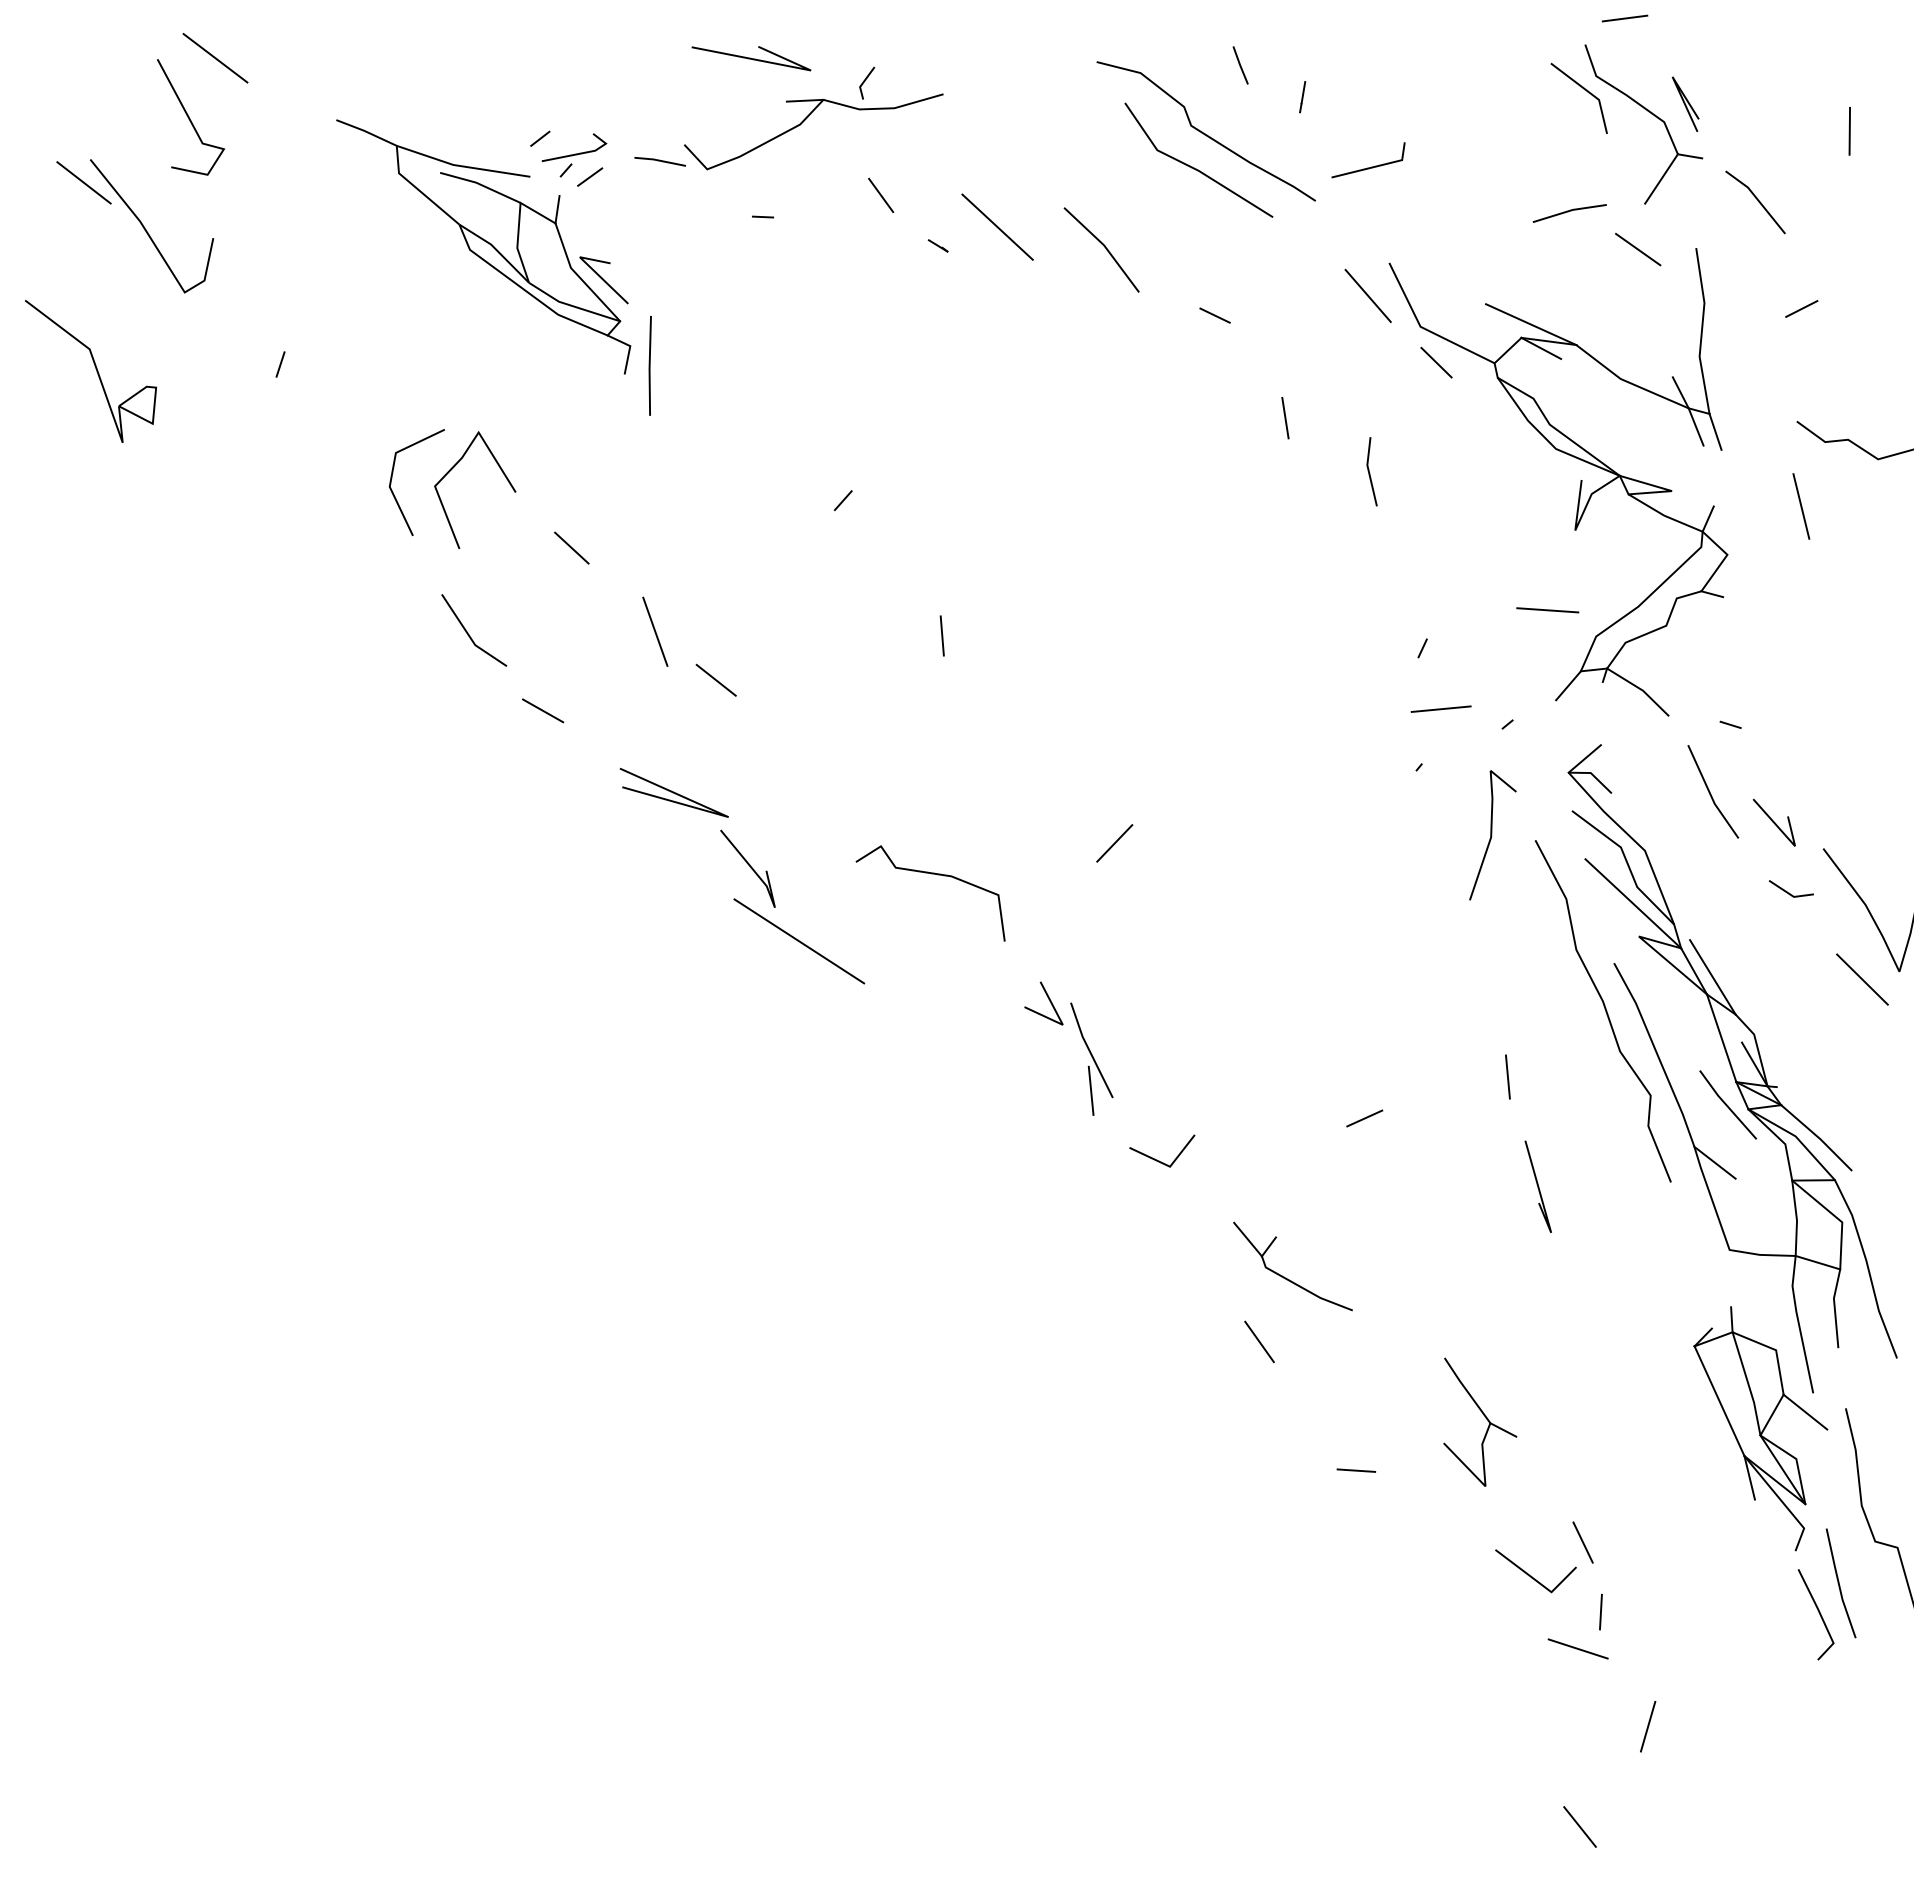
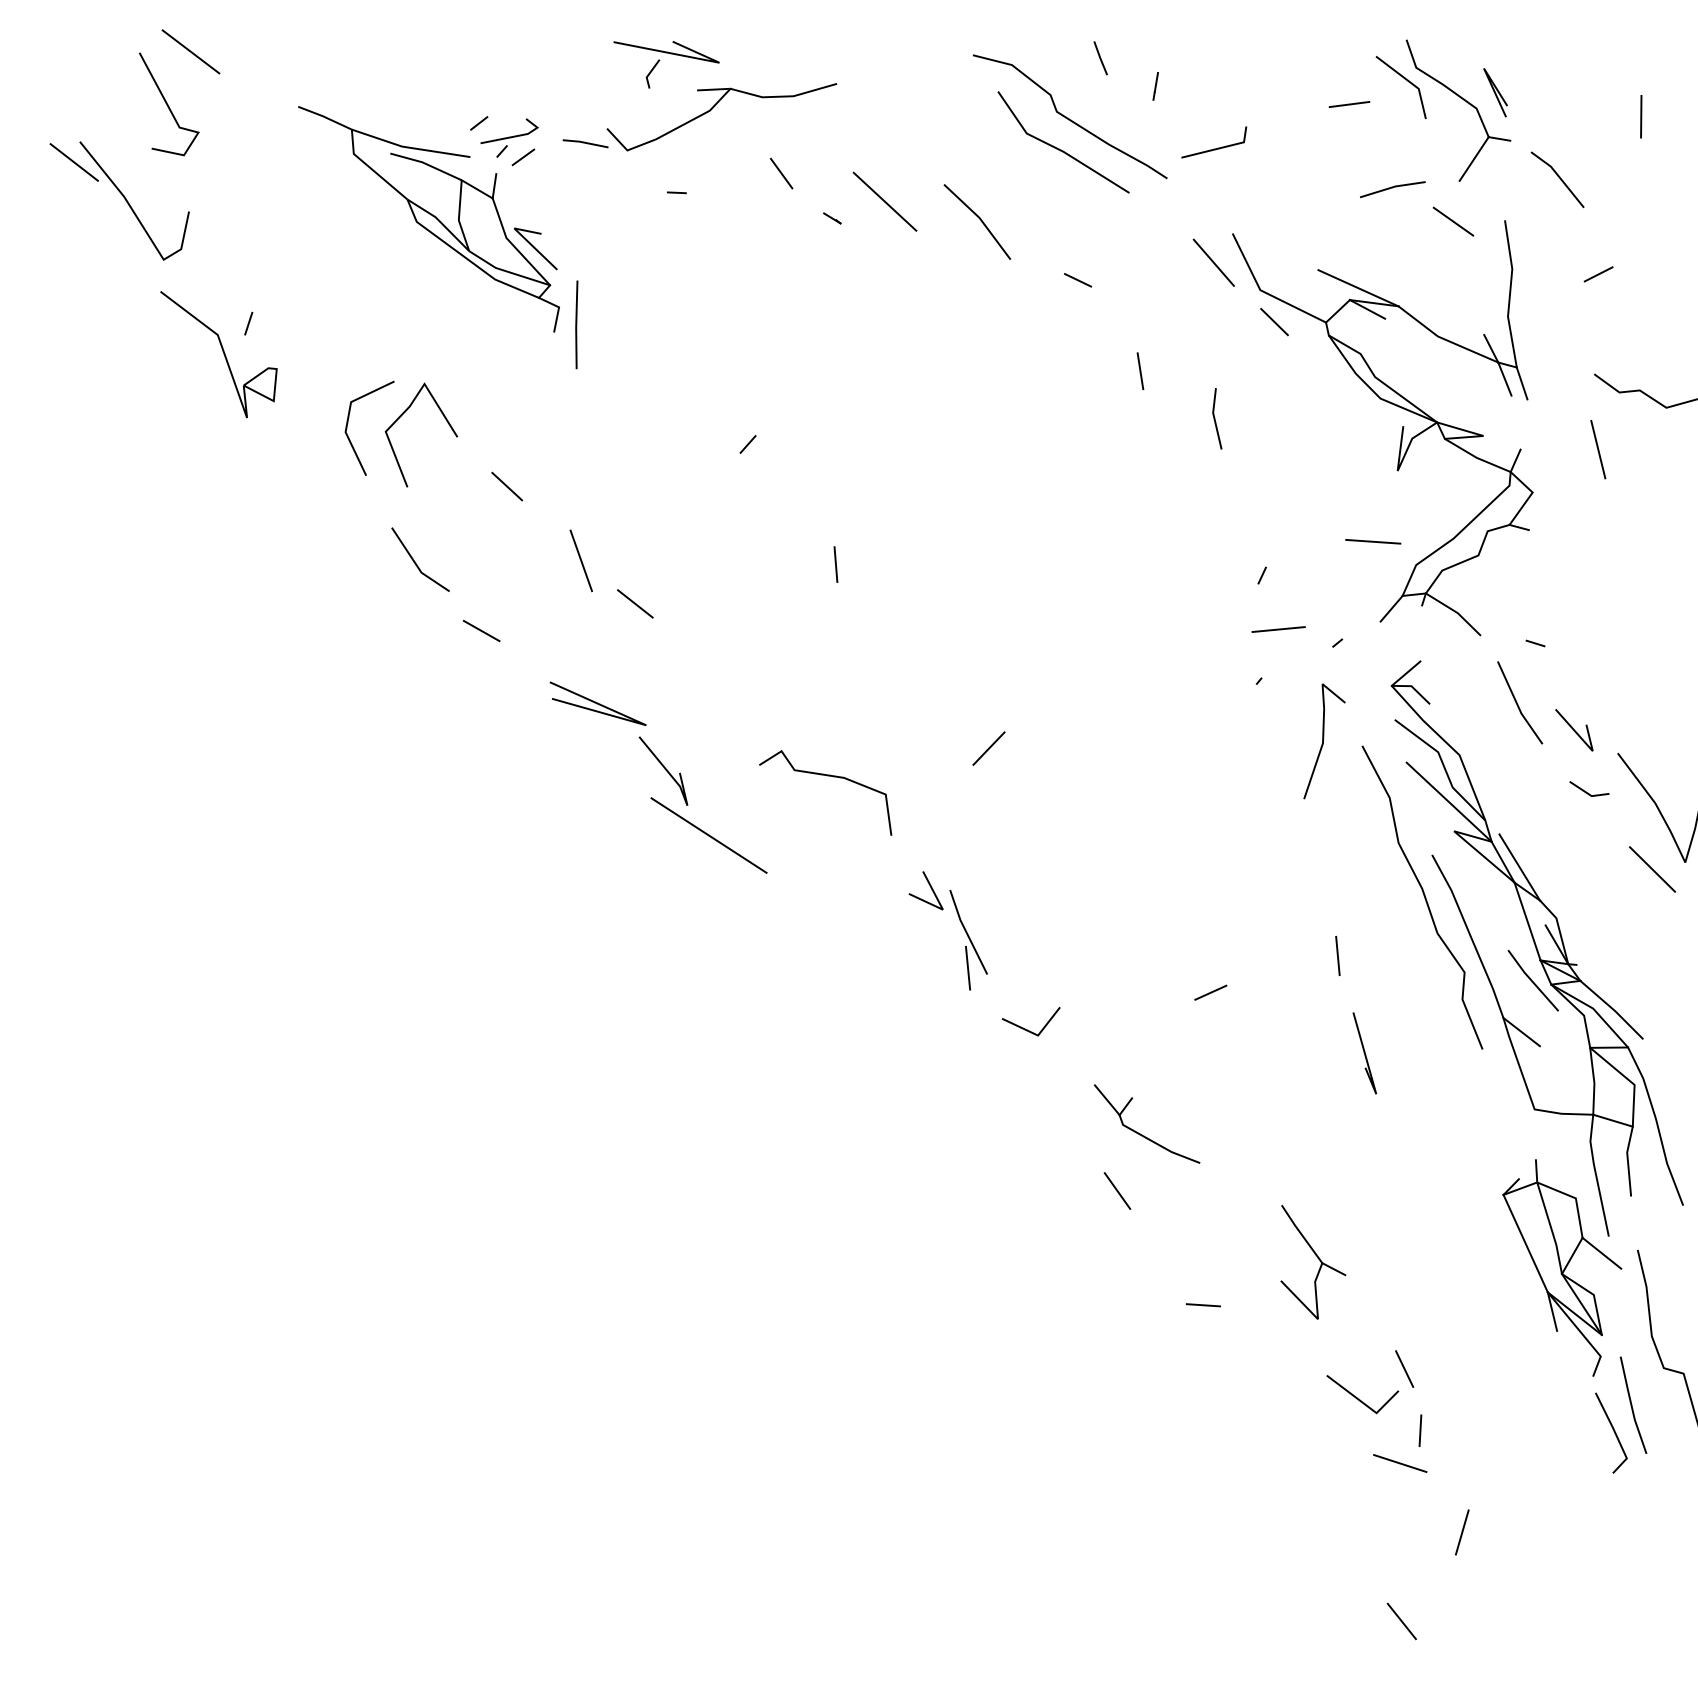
line: (1624, 18) -> (1349, 104), moved
line: (865, 81) -> (651, 72), moved
part: (91, 371) -> (219, 354), moved

